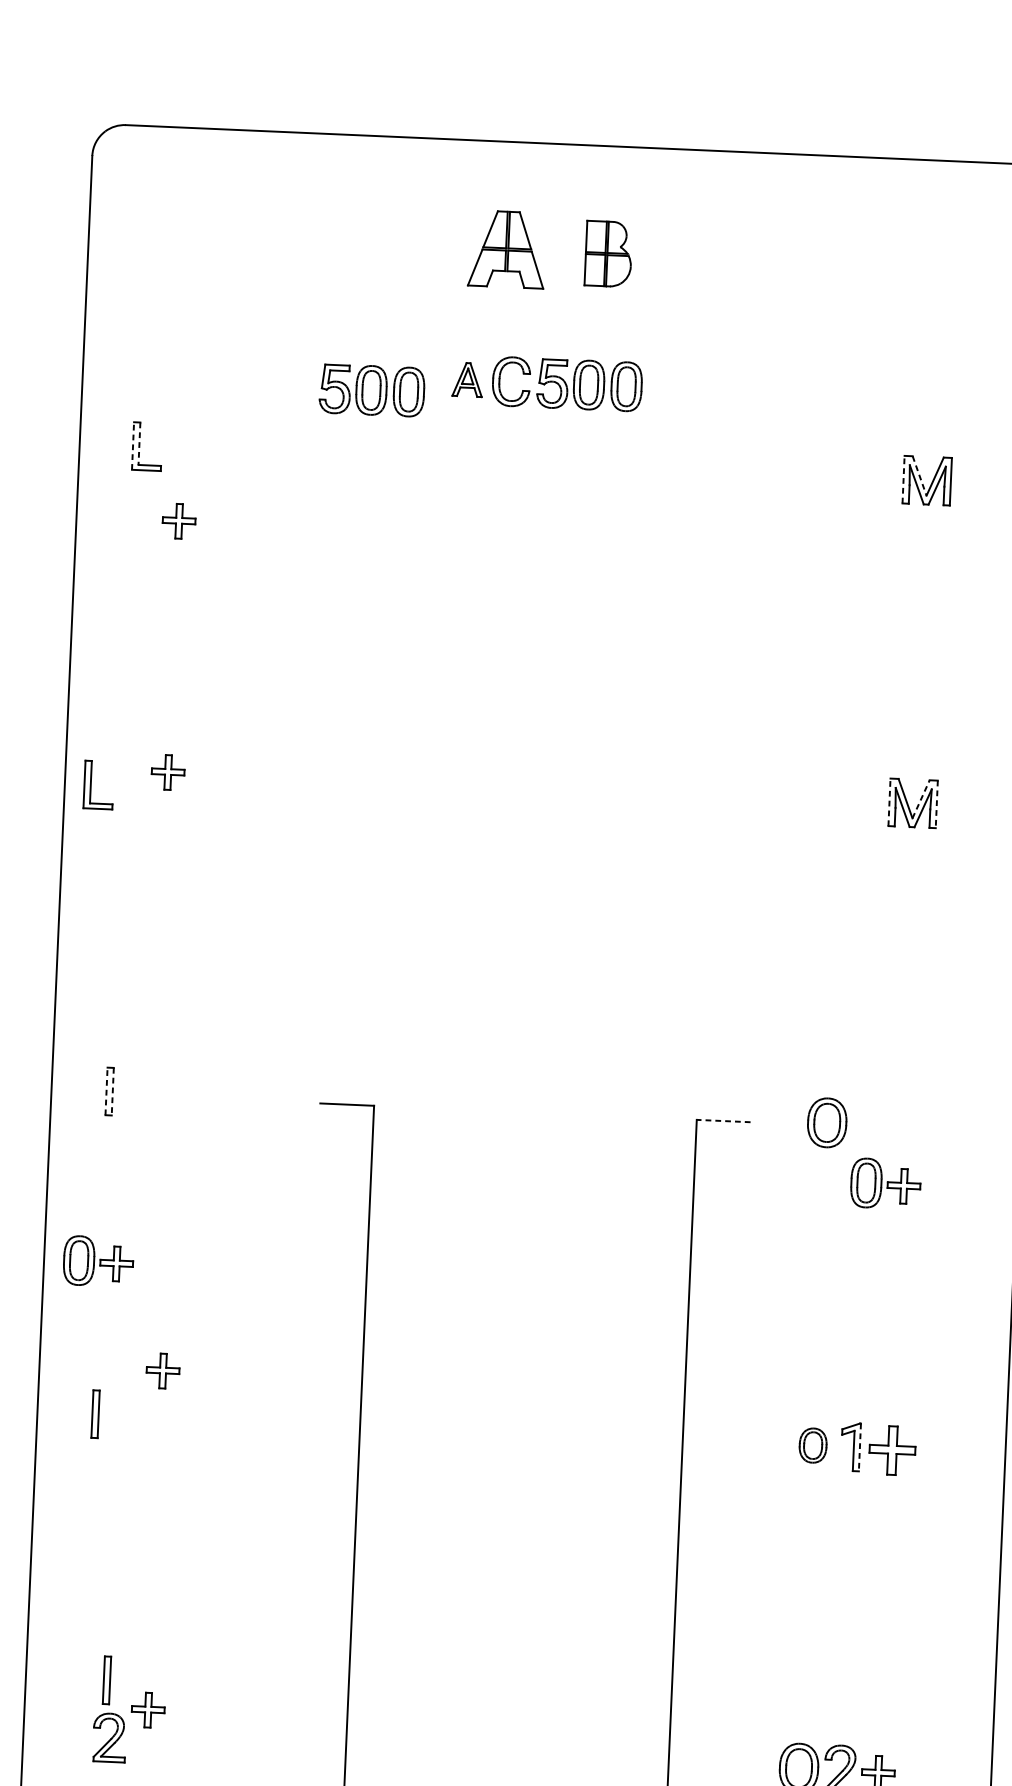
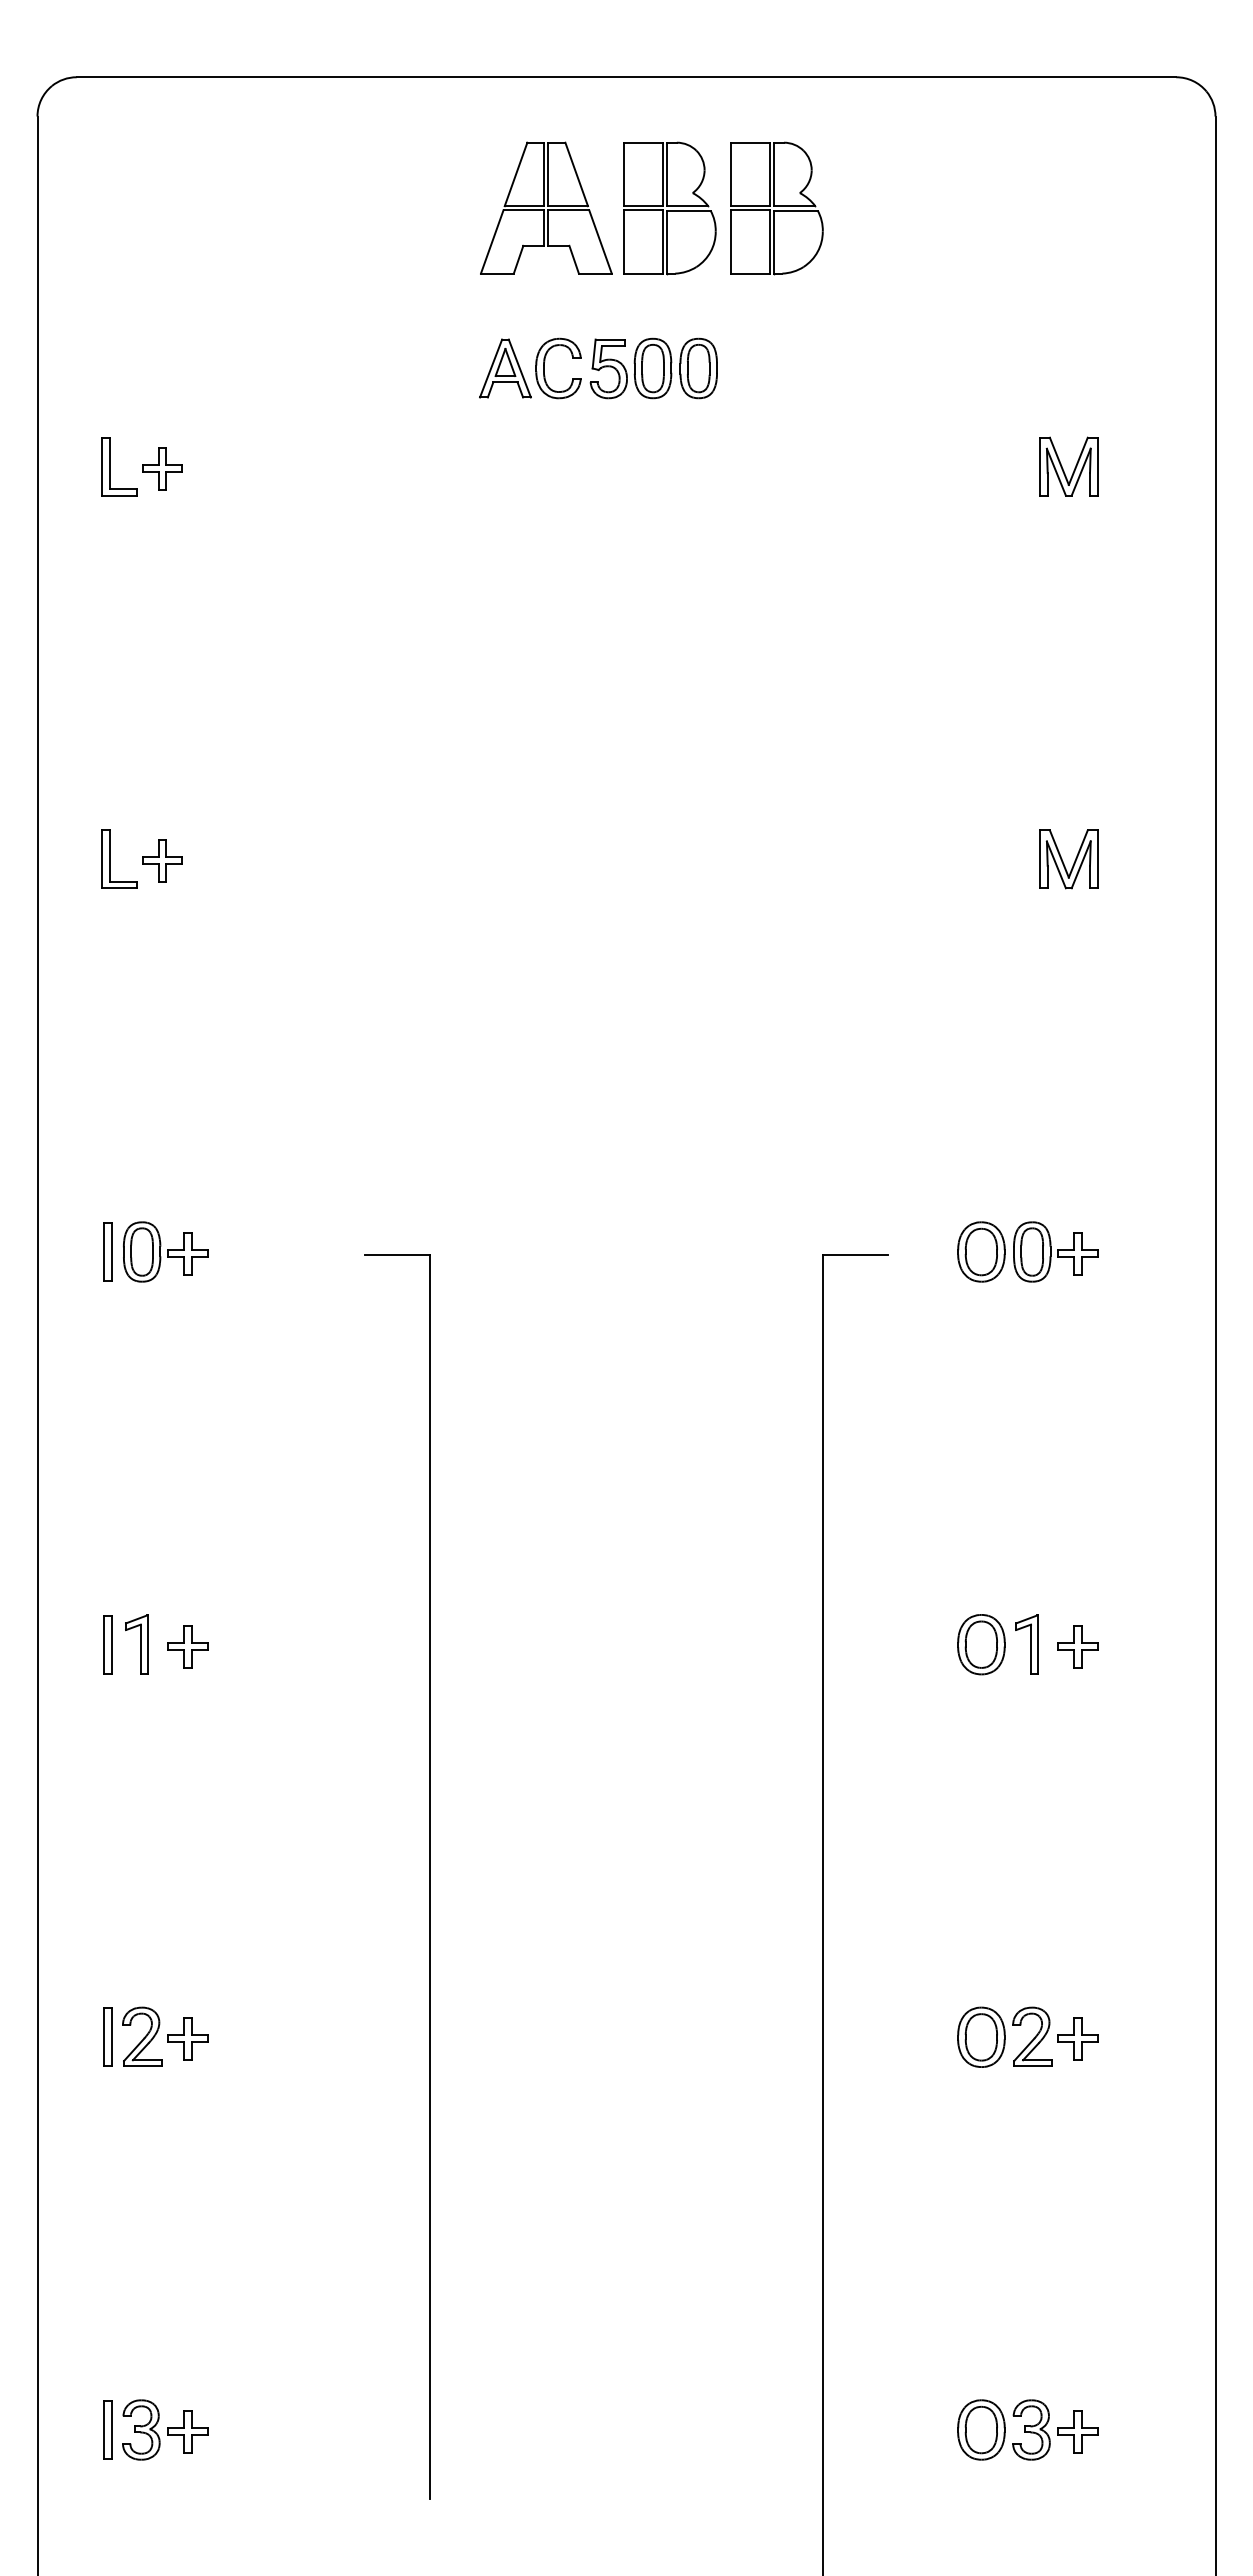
part: (507, 248) -> (546, 207), size x1.43
part: (608, 254) -> (669, 208), size x1.67
part: (696, 258) -> (776, 208), added
part: (467, 379) -> (505, 368), size x1.43
part: (371, 390) -> (389, 386), removed
line: (139, 443) -> (110, 463), dashed -> solid
line: (133, 445) -> (102, 466), dashed -> solid
line: (919, 476) -> (1059, 461), dashed -> solid
line: (903, 479) -> (1040, 466), dashed -> solid
part: (179, 521) -> (162, 468), moved
part: (91, 784) -> (110, 858), moved
line: (921, 798) -> (1078, 853), dashed -> solid
line: (889, 802) -> (1040, 859), dashed -> solid
line: (936, 804) -> (1097, 859), dashed -> solid
line: (106, 1091) -> (104, 1252), dashed -> solid
line: (113, 1092) -> (112, 1252), dashed -> solid
line: (723, 1121) -> (855, 1255), dashed -> solid
part: (885, 1183) -> (1055, 1251), moved
part: (98, 1261) -> (165, 1251), moved
part: (162, 1370) -> (187, 1646), moved
part: (118, 1415) -> (136, 1644), added
part: (813, 1445) -> (981, 1644), size x1.43
line: (859, 1448) -> (1038, 1645), dashed -> solid
part: (892, 1450) -> (1077, 1646), size x0.71
part: (106, 1679) -> (107, 2036), moved
part: (147, 1709) -> (187, 2038), moved

